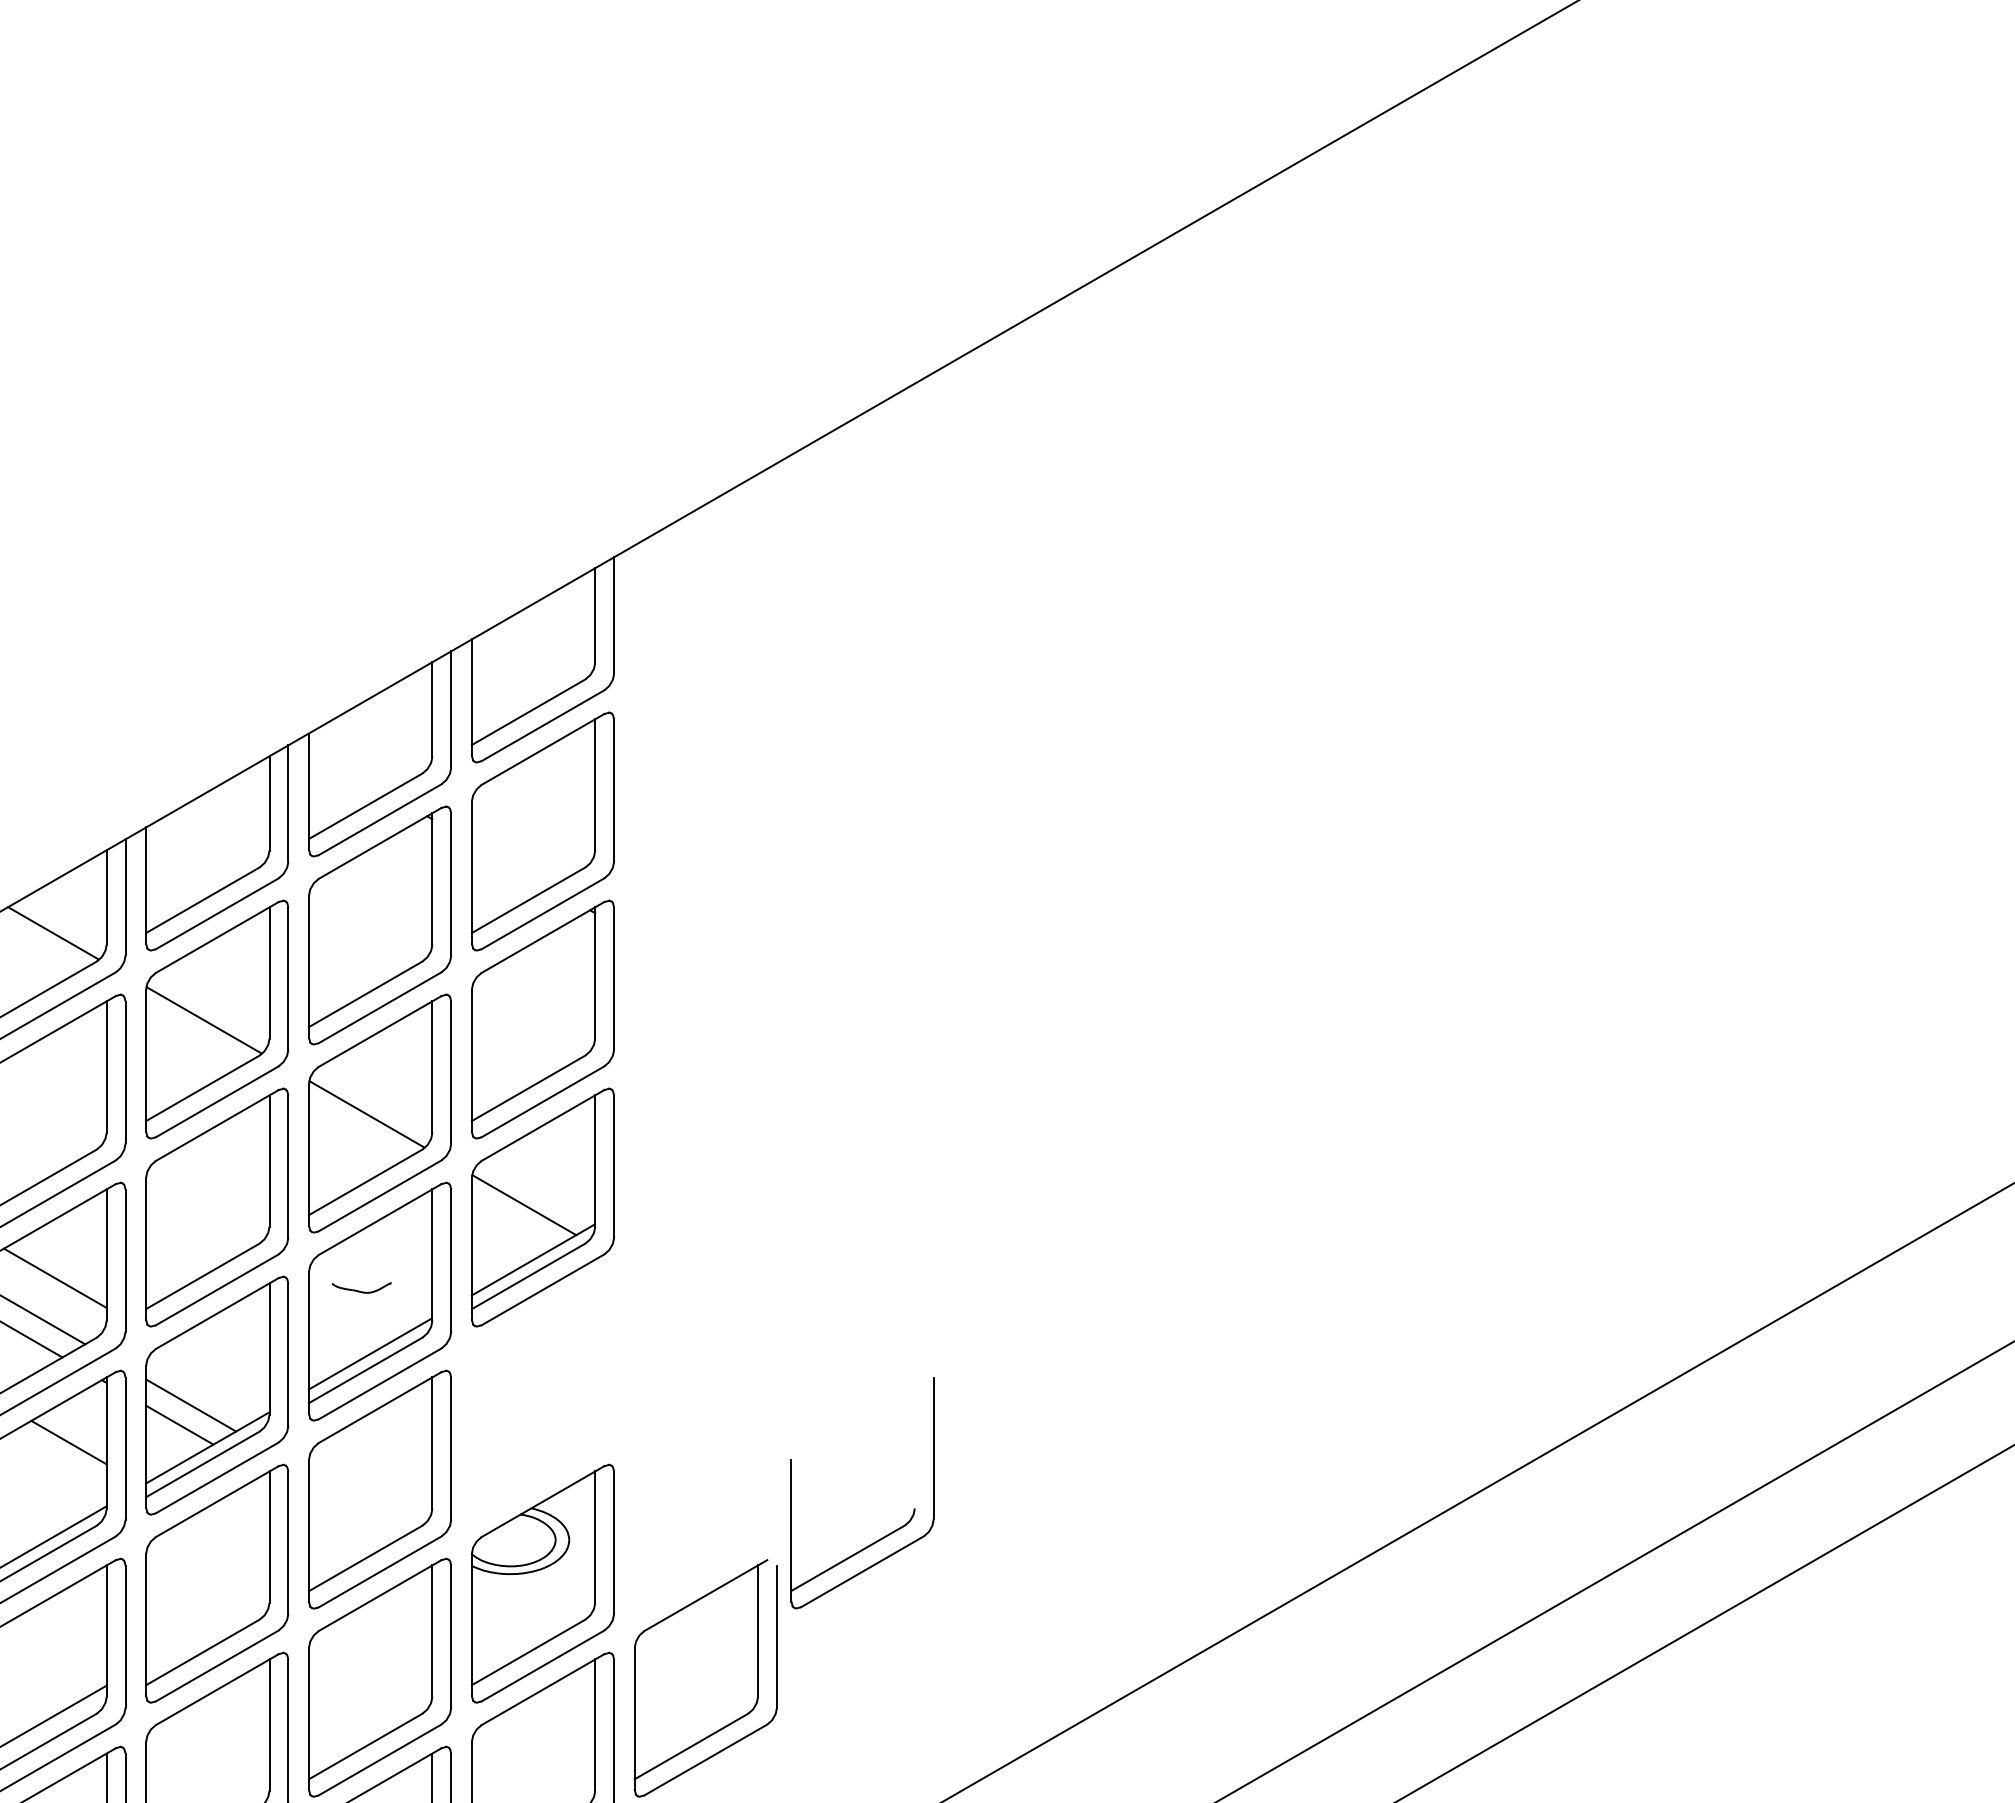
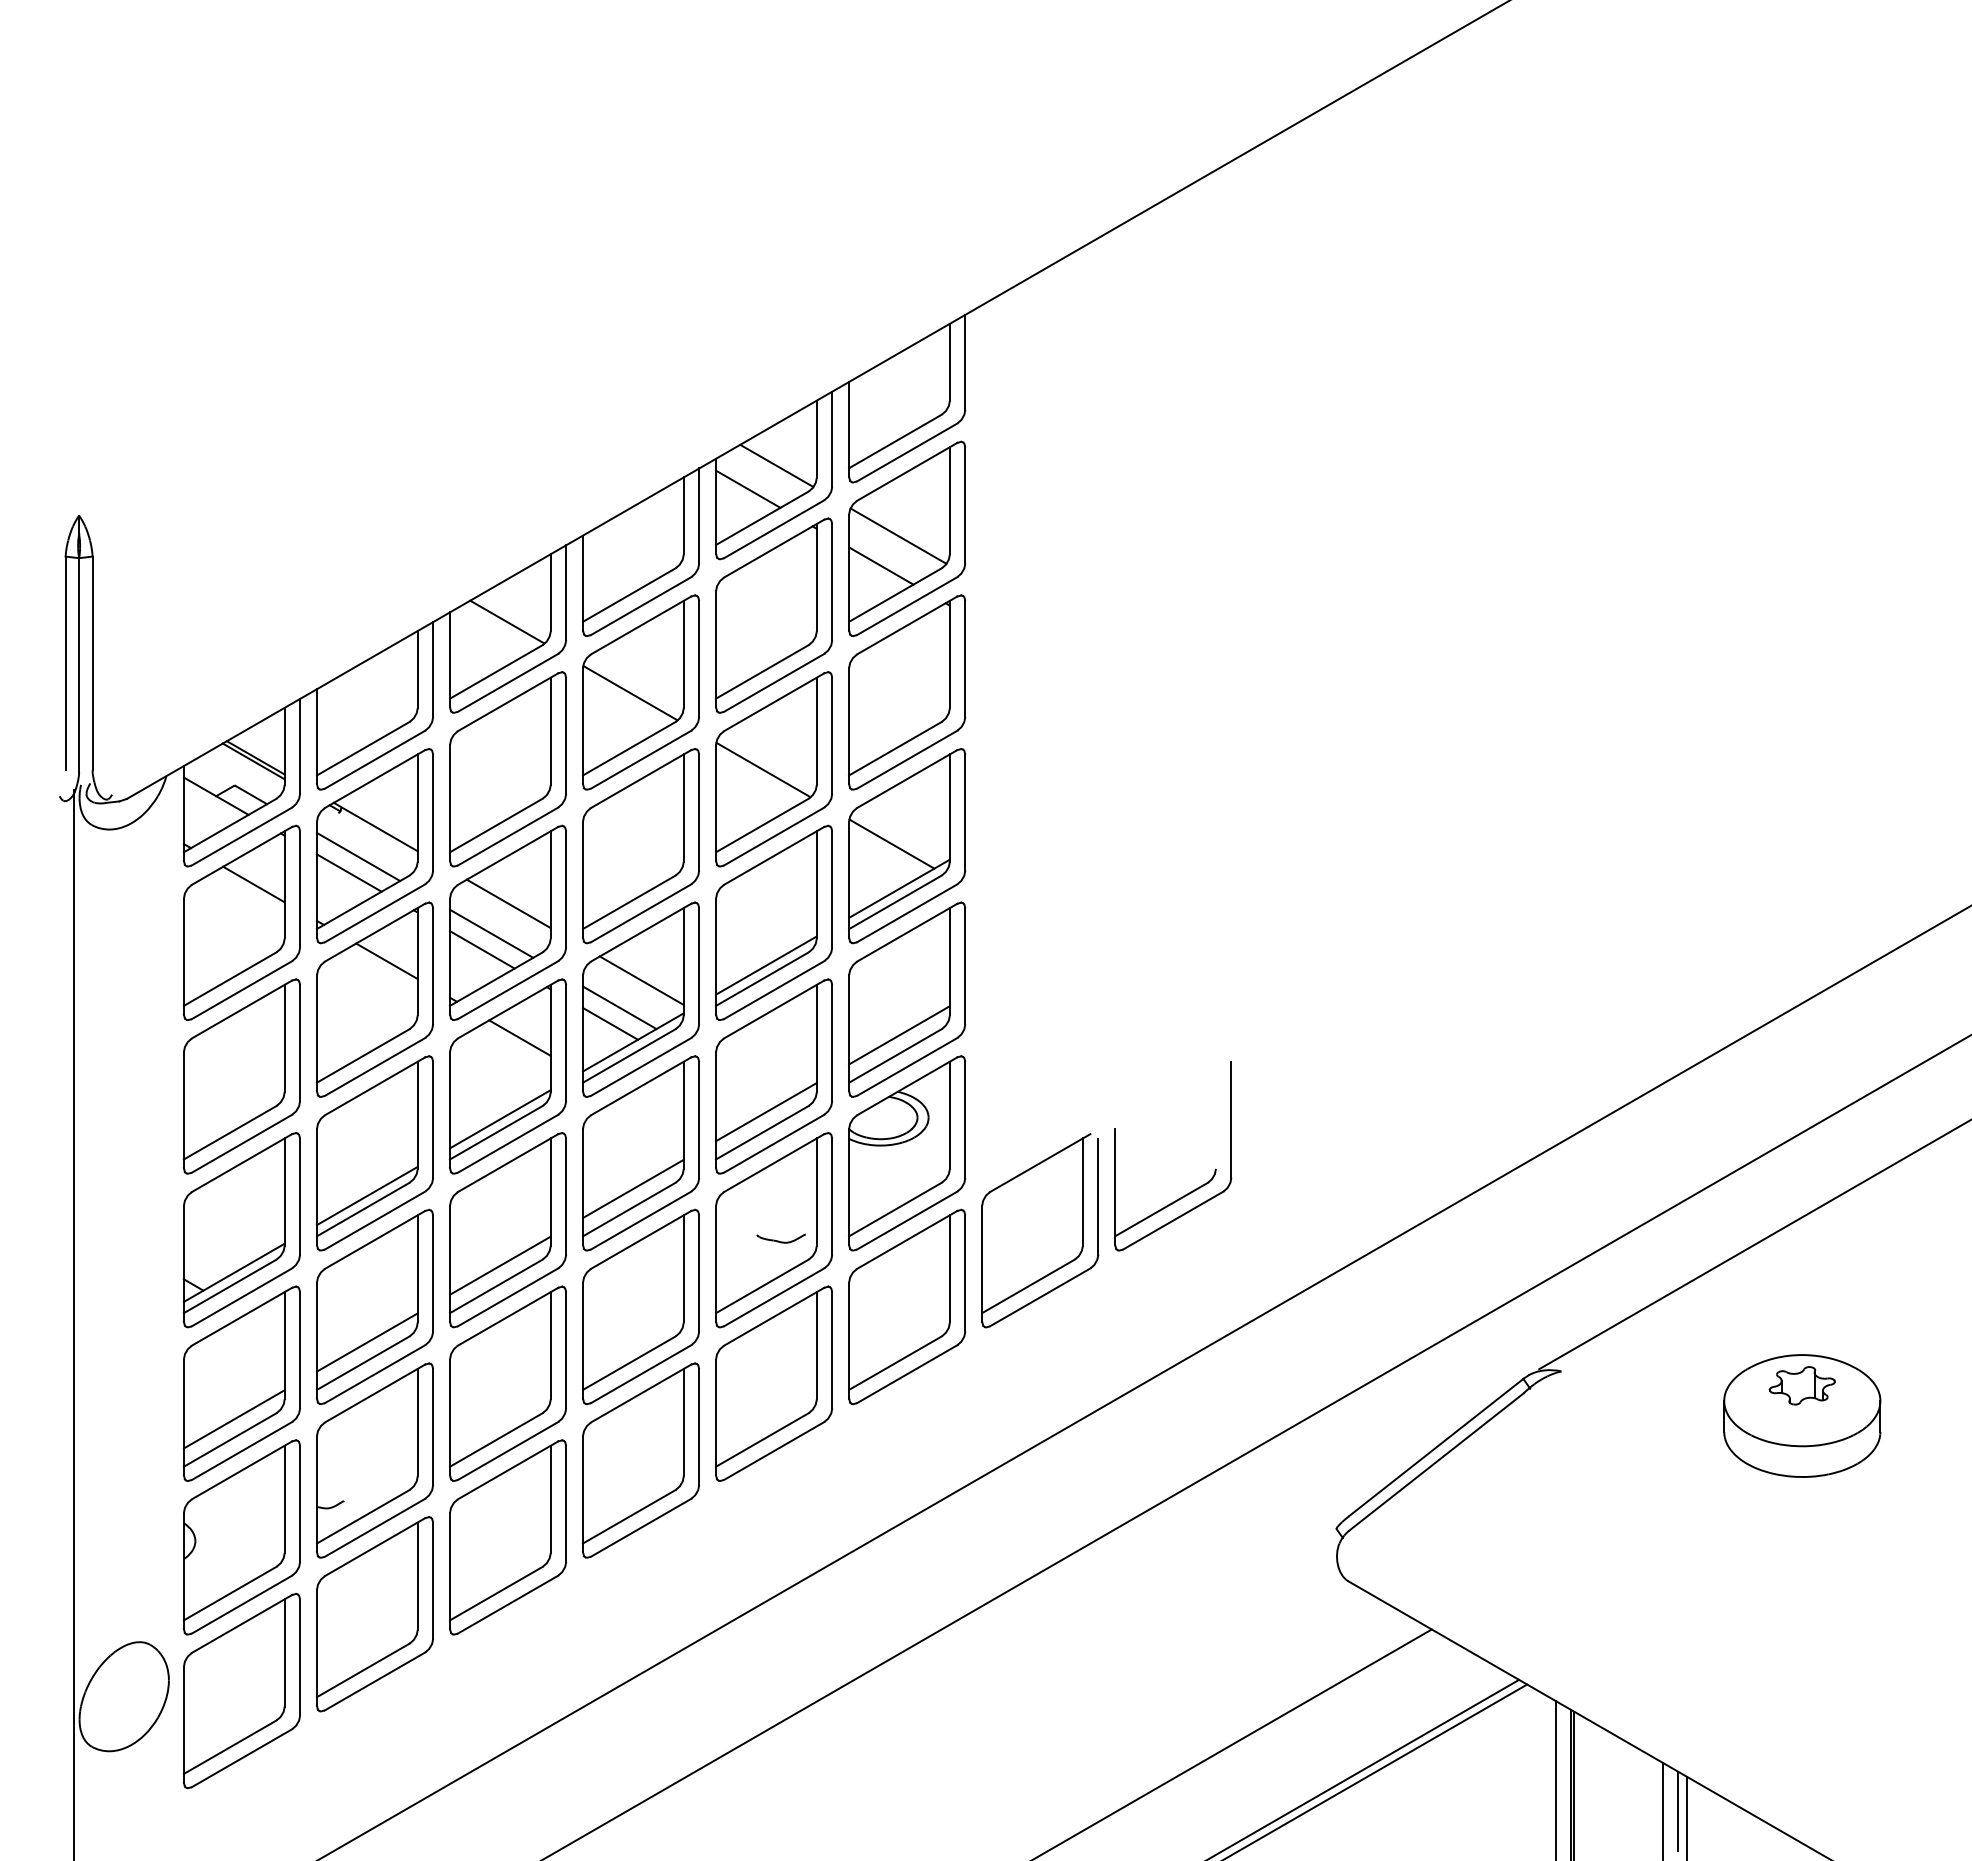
line: (383, 741) -> (776, 465), added
line: (348, 769) -> (748, 488), added
line: (532, 827) -> (898, 535), added
line: (511, 864) -> (881, 565), added
part: (360, 1287) -> (780, 1238), moved
line: (217, 1372) -> (641, 980), added
part: (543, 1395) -> (907, 999), added
part: (889, 1532) -> (1195, 1188), moved
line: (370, 1533) -> (766, 1112), added
line: (206, 1626) -> (632, 1188), added

